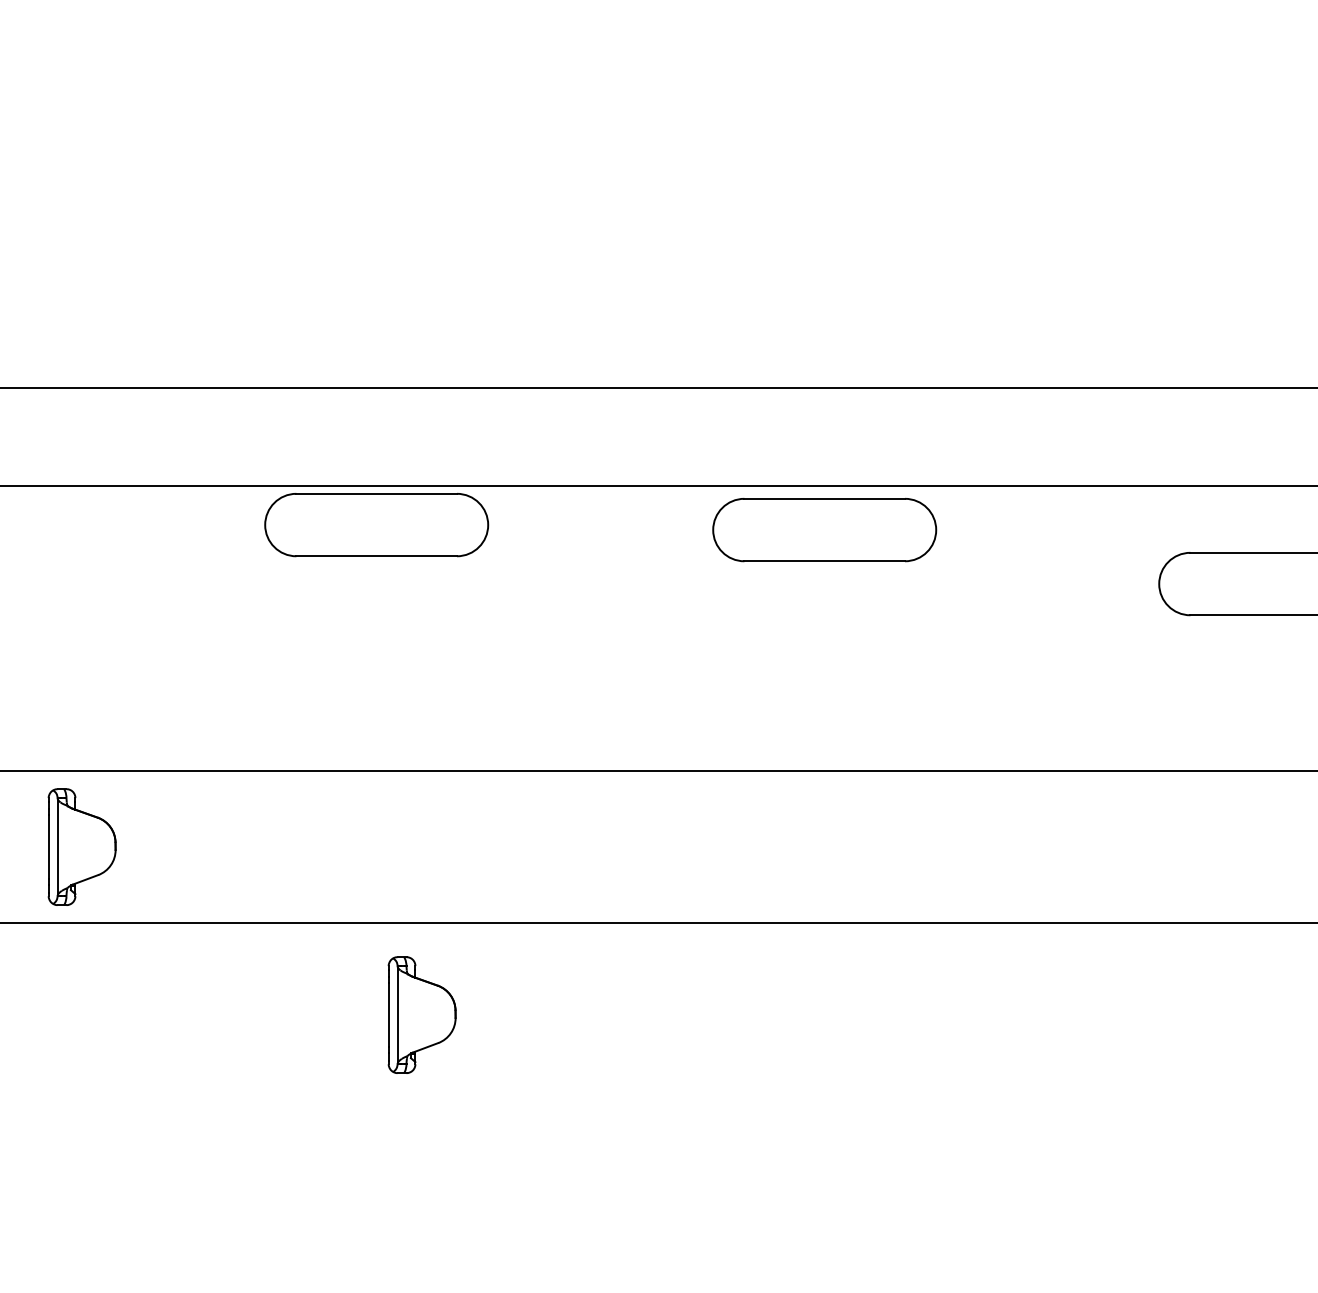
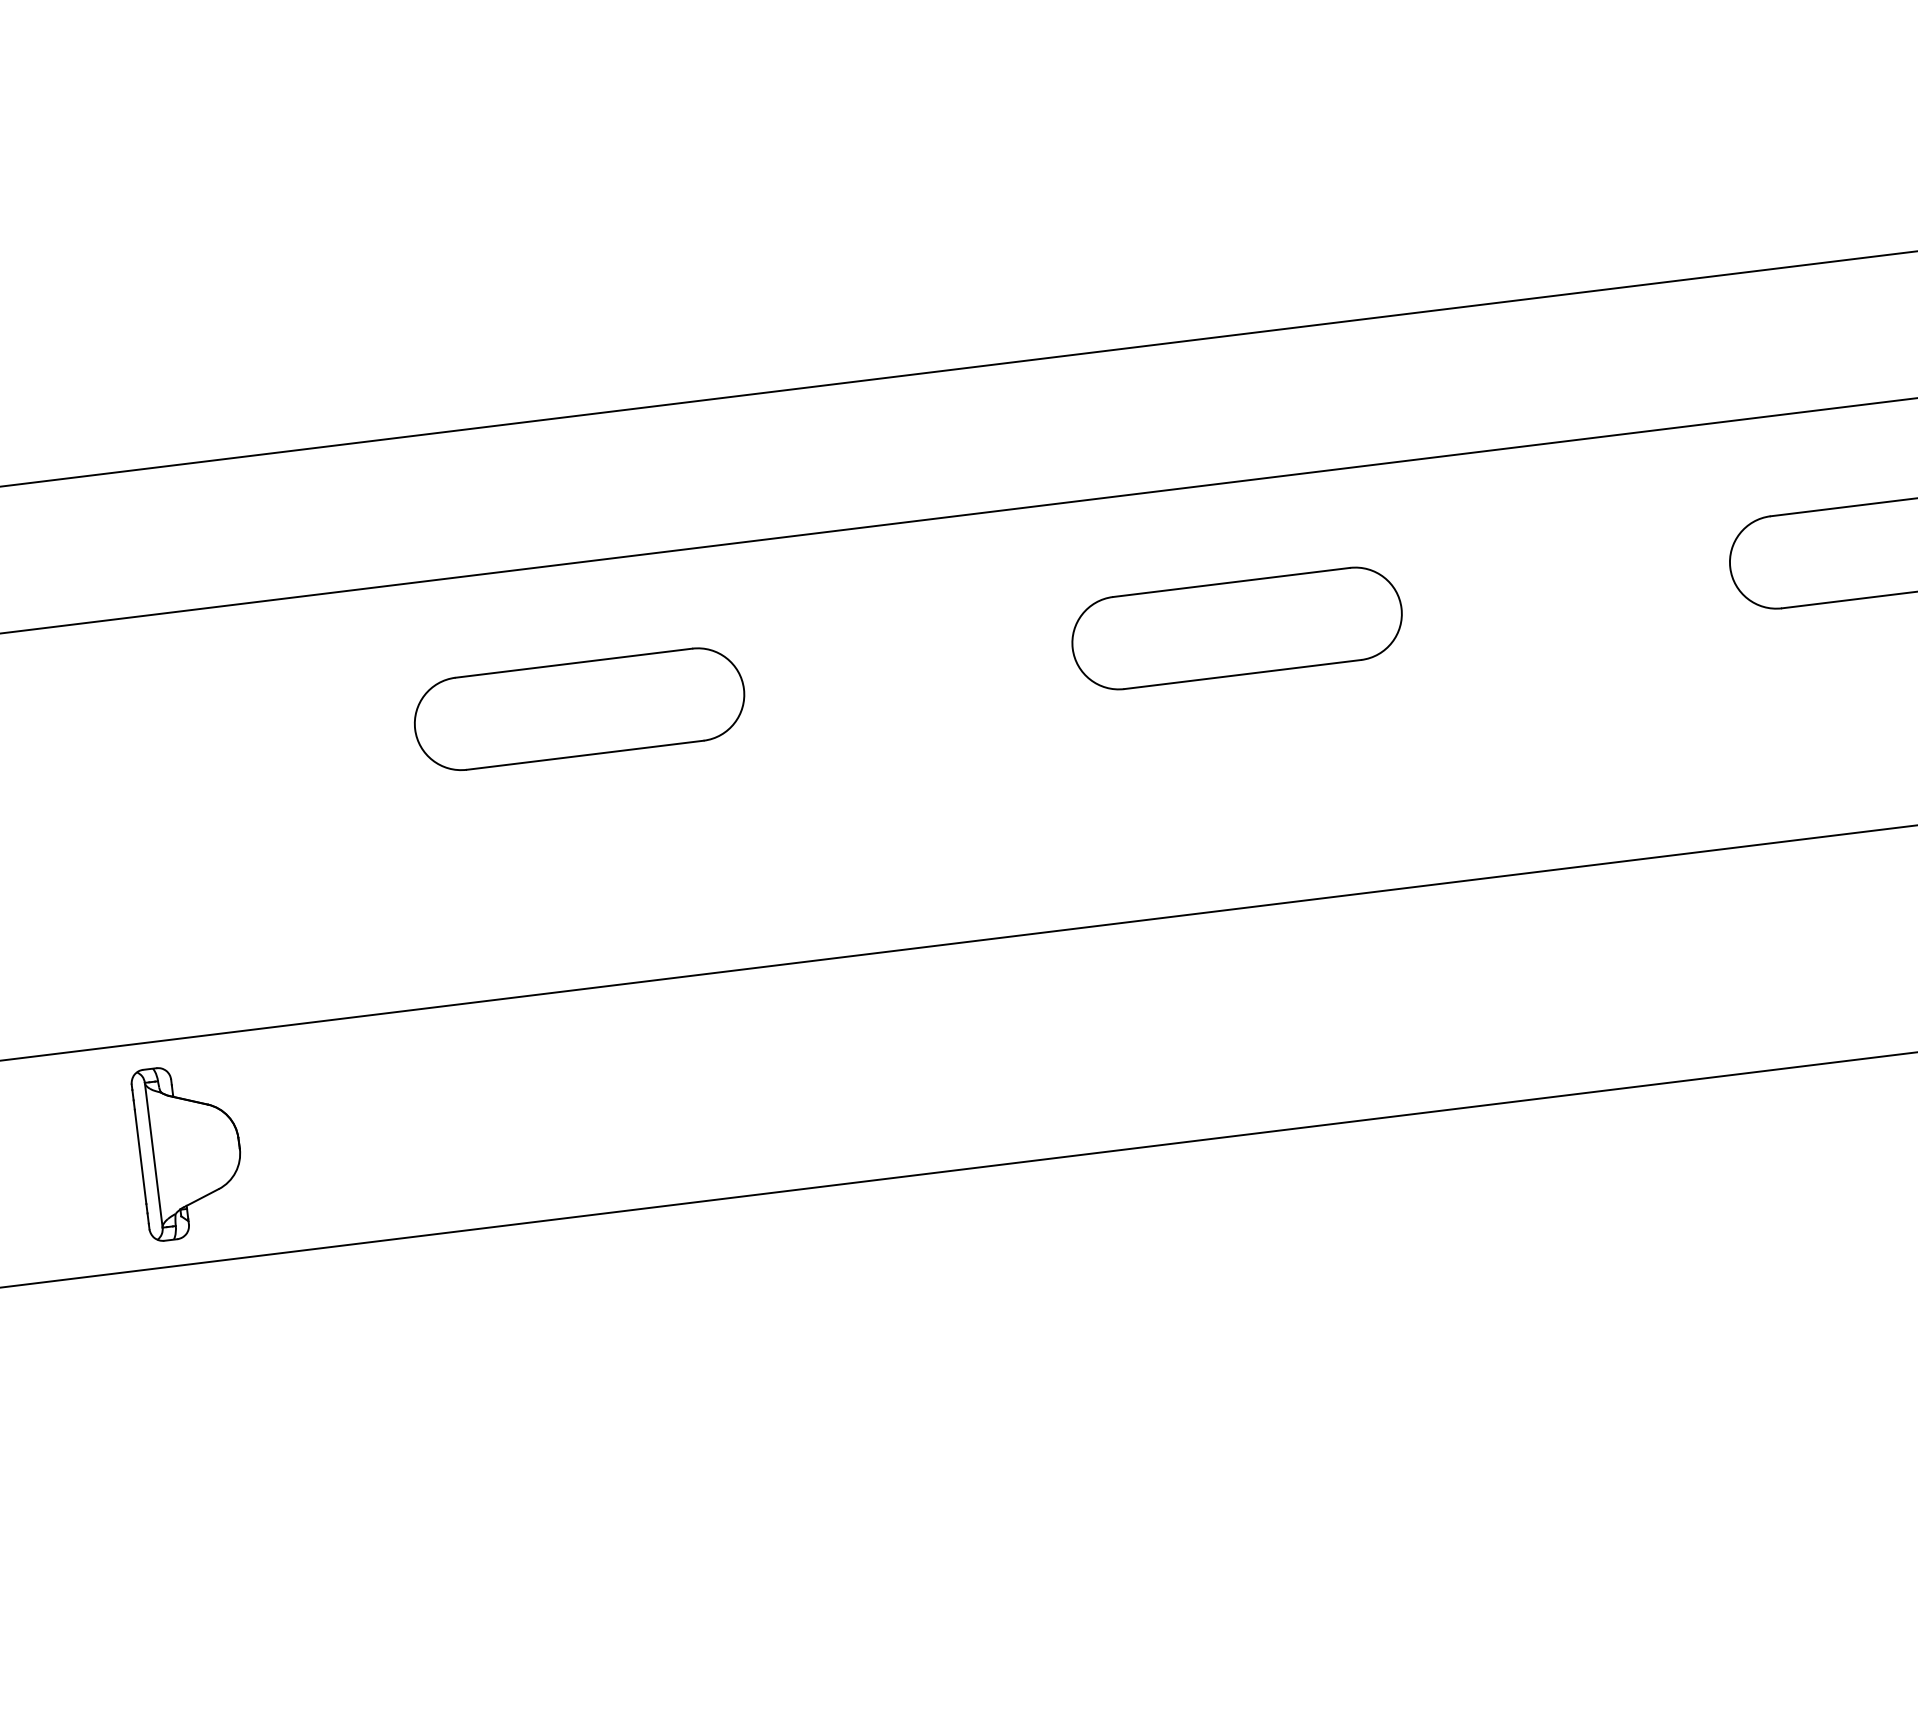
part: (376, 525) -> (579, 709), moved
part: (824, 530) -> (1236, 629), moved
part: (421, 1014) -> (720, 1336), removed

